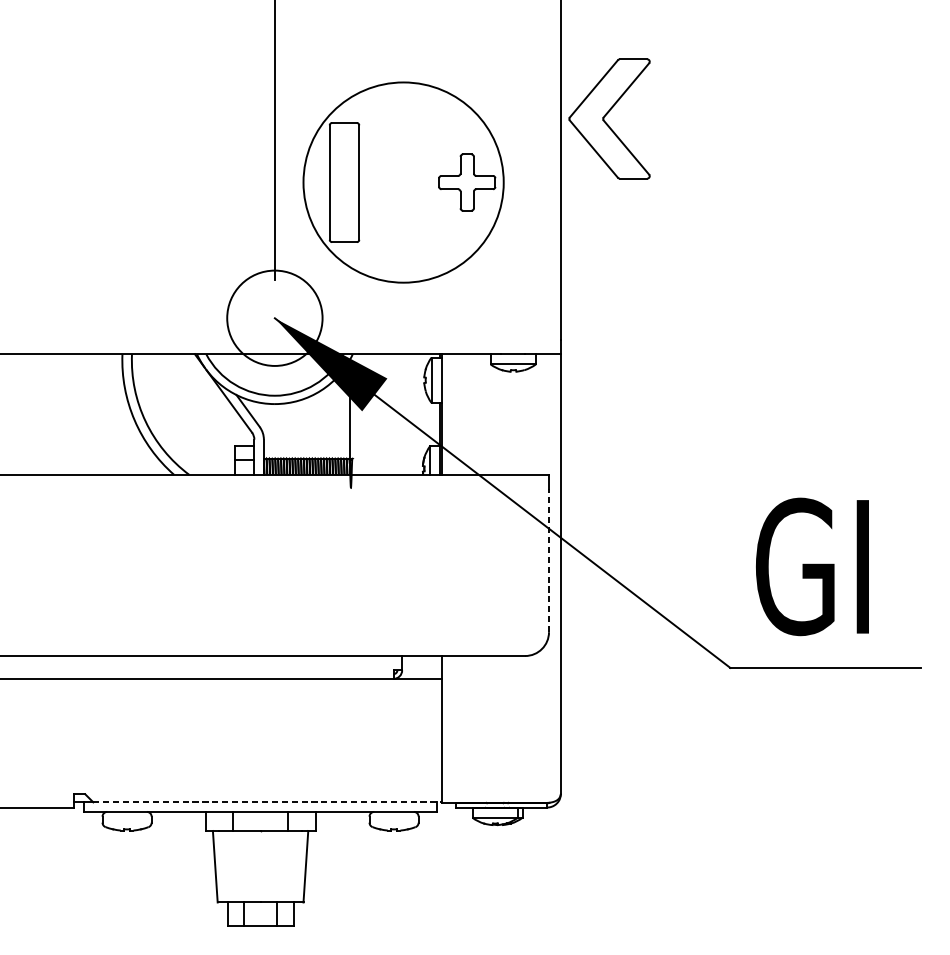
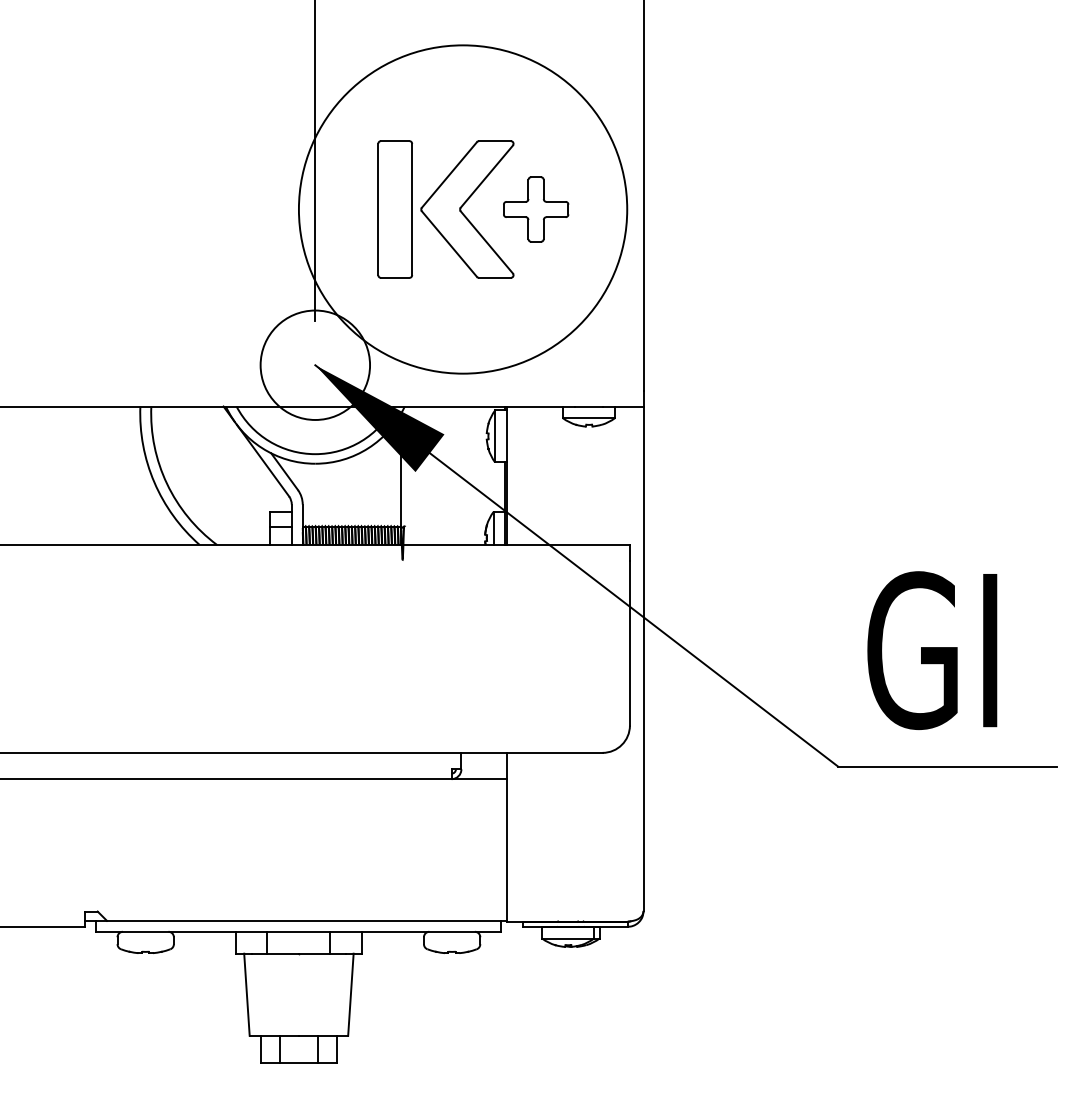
part: (609, 118) -> (467, 209), moved
circle: (403, 182) -> (462, 209), size x1.43
line: (548, 559) -> (629, 642), dashed -> solid
line: (267, 802) -> (306, 920), dashed -> solid

